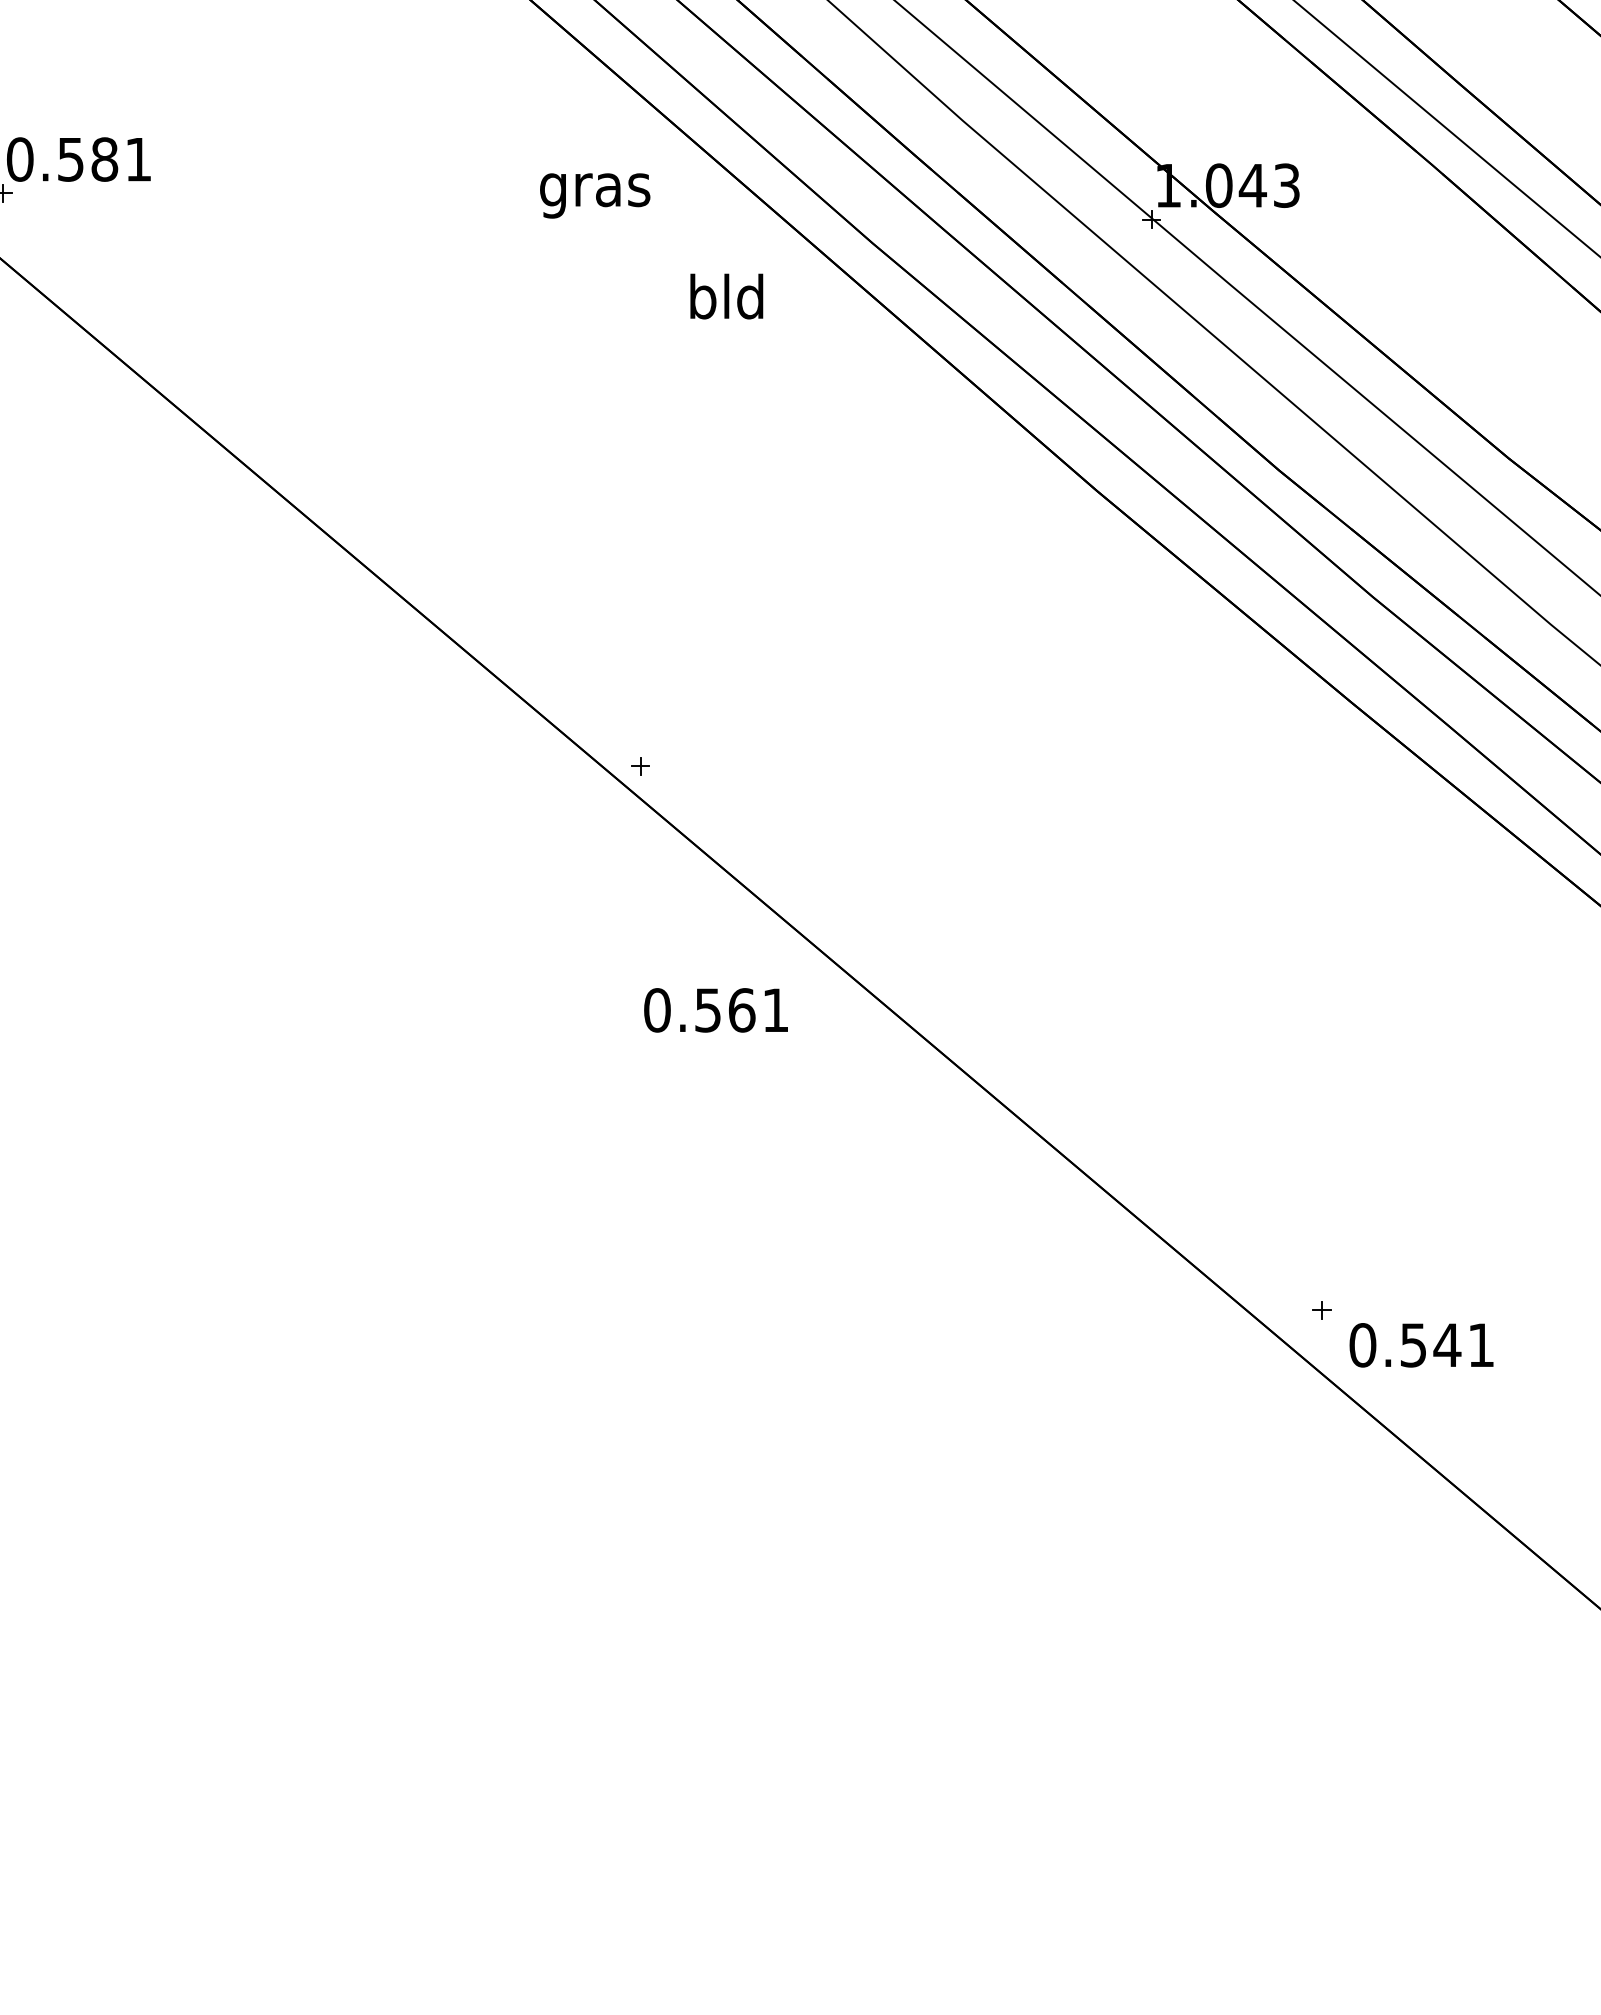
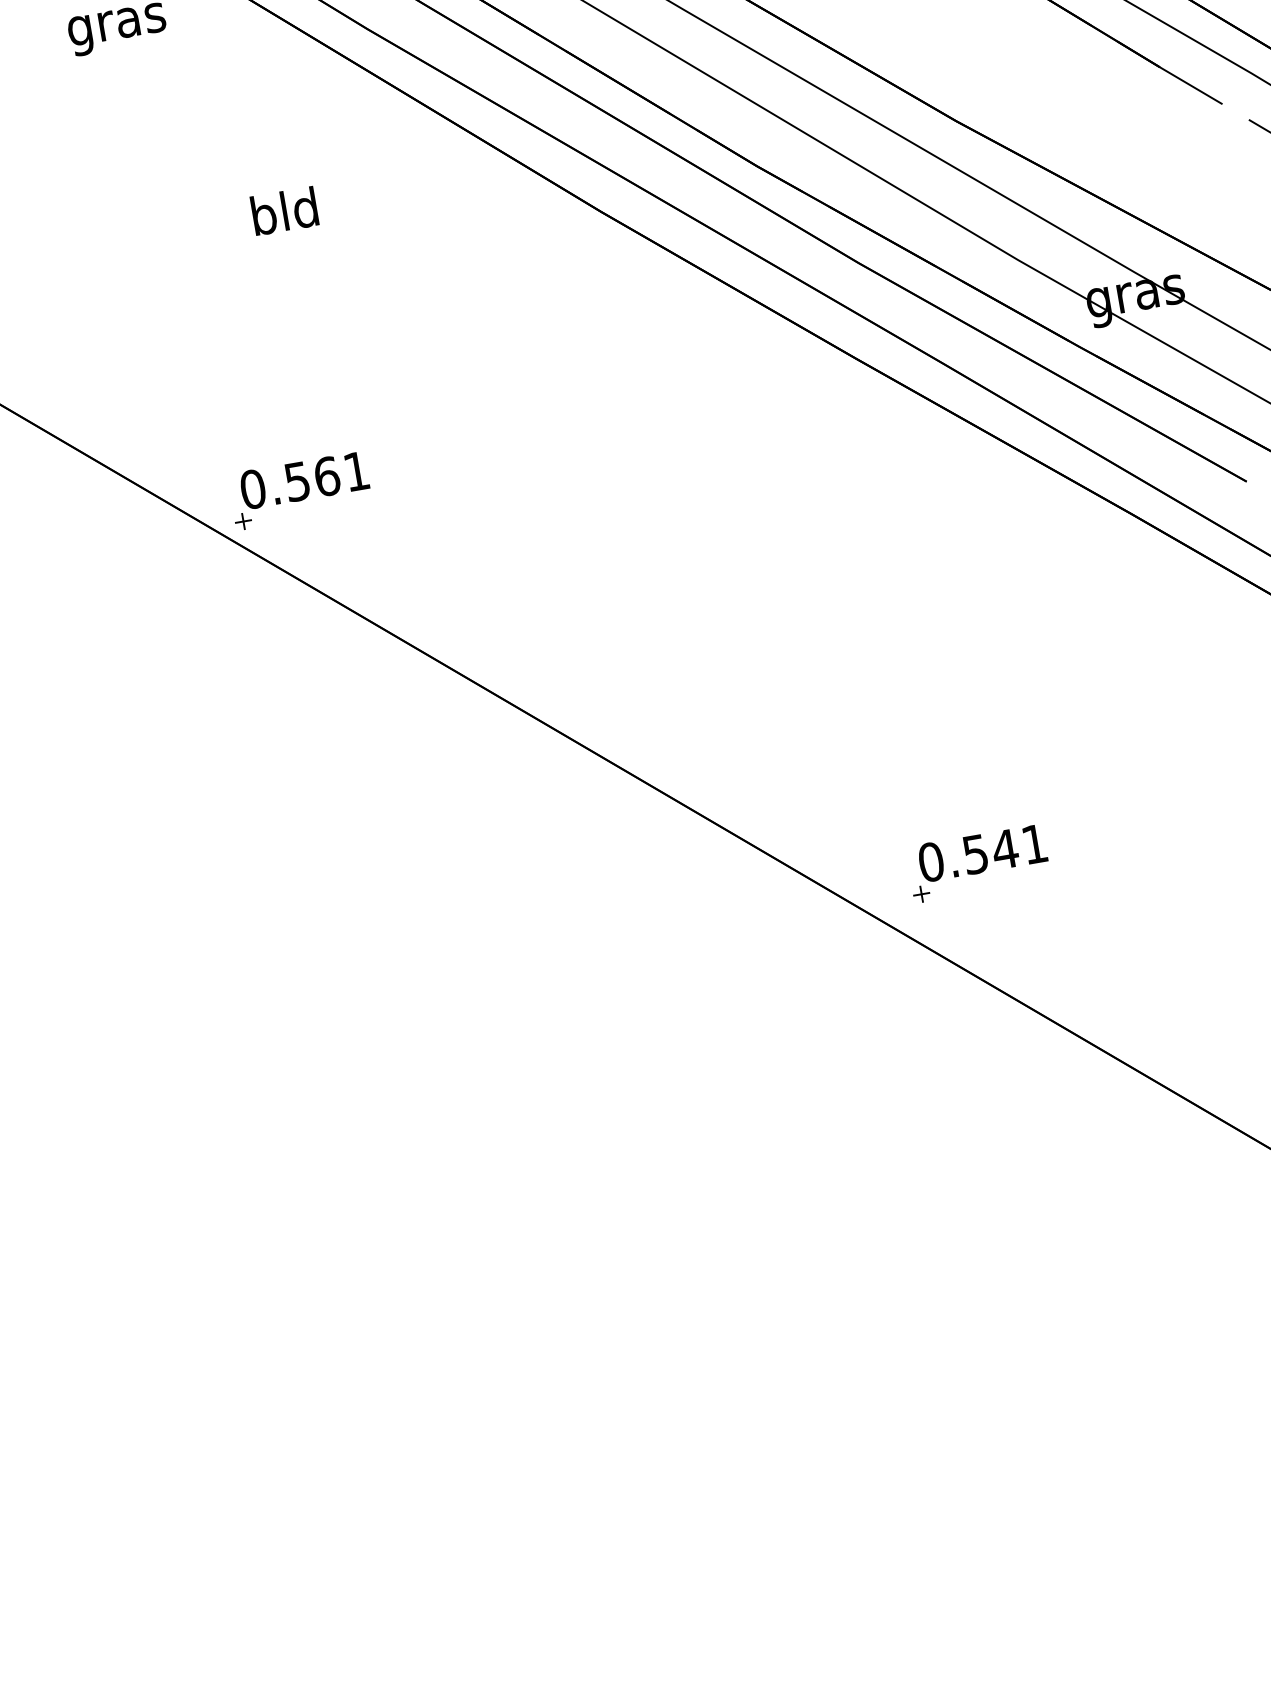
text: (726, 296) -> (284, 211), moved
text: (715, 1010) -> (303, 480), moved
text: (1421, 1345) -> (982, 853), moved

